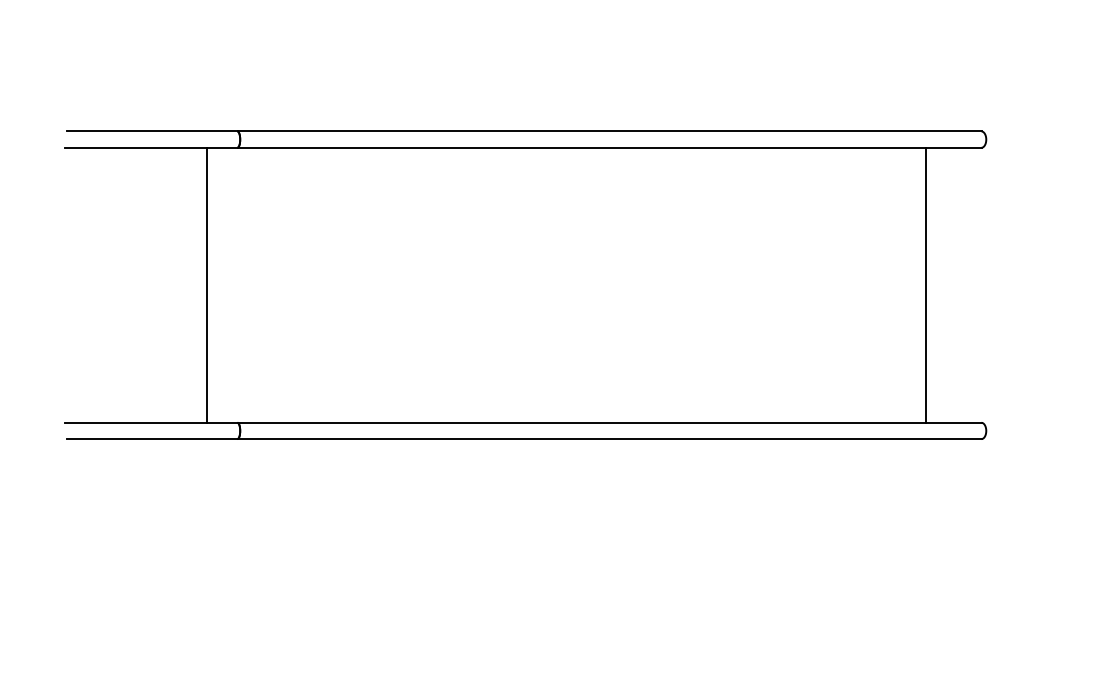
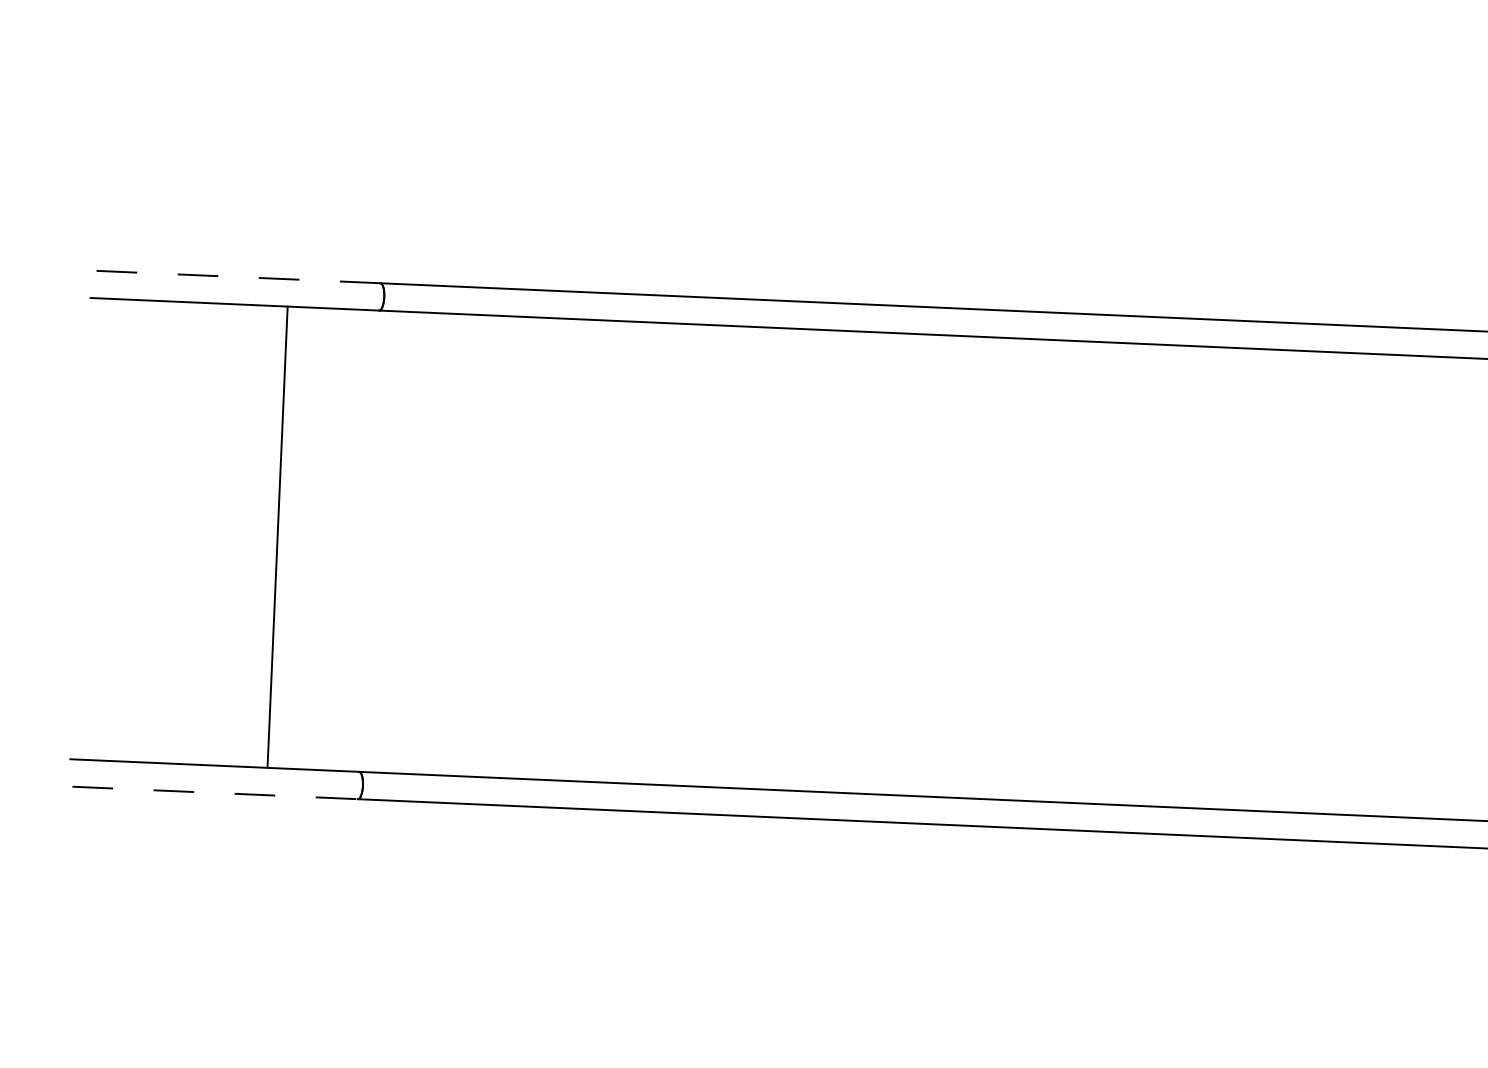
line: (151, 131) -> (236, 276), solid -> dashed
line: (206, 284) -> (276, 535), moved
line: (152, 439) -> (215, 793), solid -> dashed

